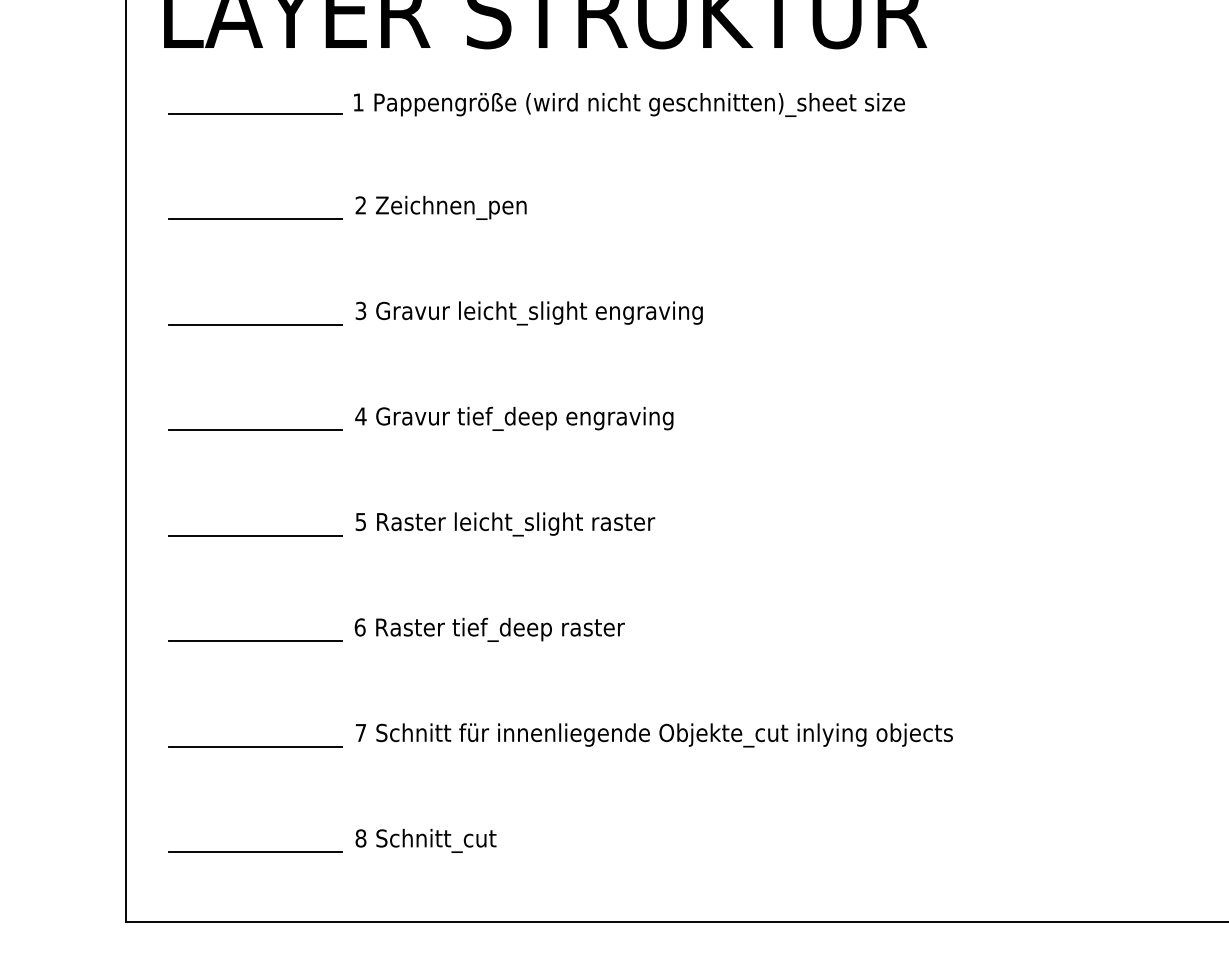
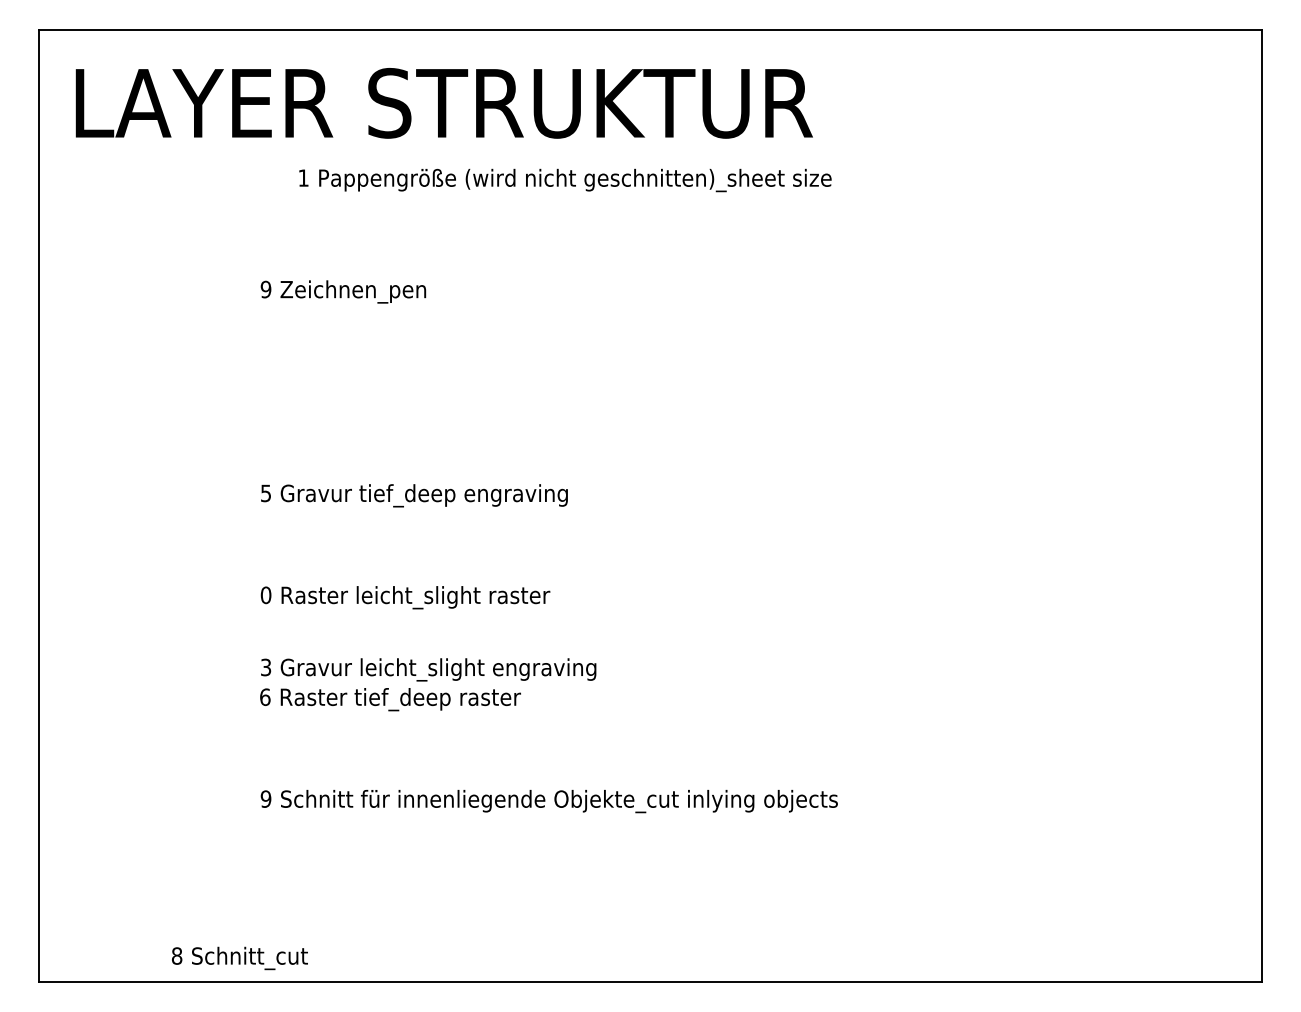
text: (629, 104) -> (565, 180), moved
line: (255, 114) -> (164, 201), removed
text: (360, 205) -> (265, 289), 2 -> 9
line: (255, 219) -> (164, 303), removed
text: (529, 313) -> (428, 669), moved
line: (255, 325) -> (164, 405), removed
text: (360, 416) -> (265, 493), 4 -> 5
line: (255, 430) -> (164, 506), removed
text: (360, 522) -> (265, 595), 5 -> 0
line: (255, 535) -> (164, 608), removed
line: (255, 641) -> (164, 710), removed
text: (360, 732) -> (265, 798), 7 -> 9
line: (255, 746) -> (164, 812), removed
text: (425, 840) -> (239, 958), moved
line: (255, 852) -> (164, 914), removed

